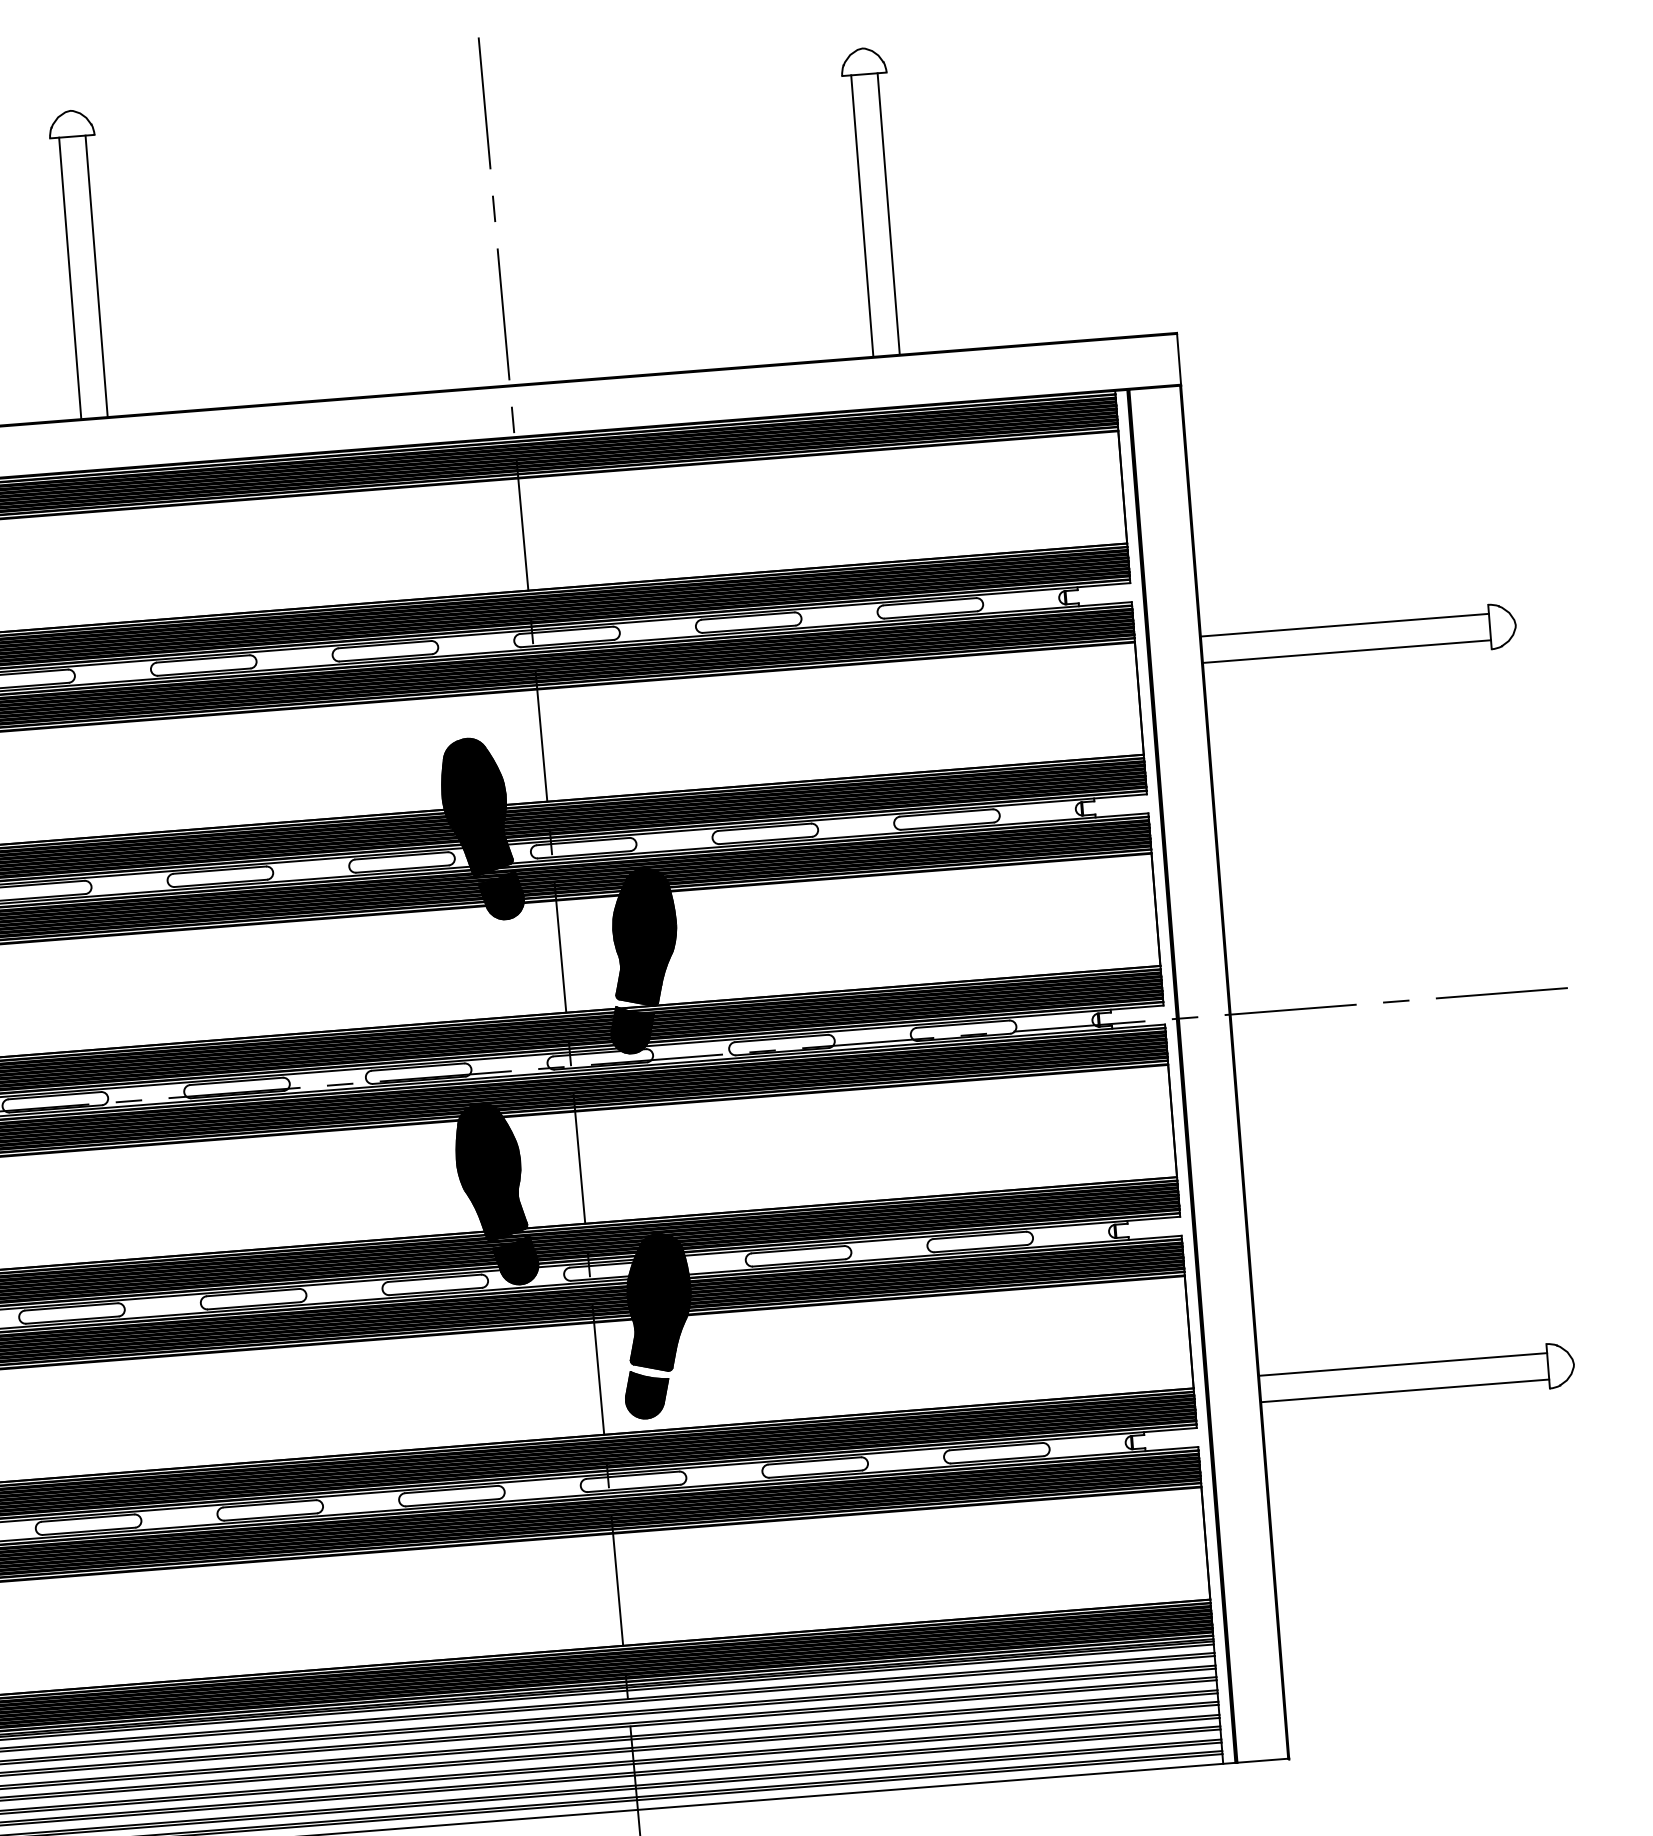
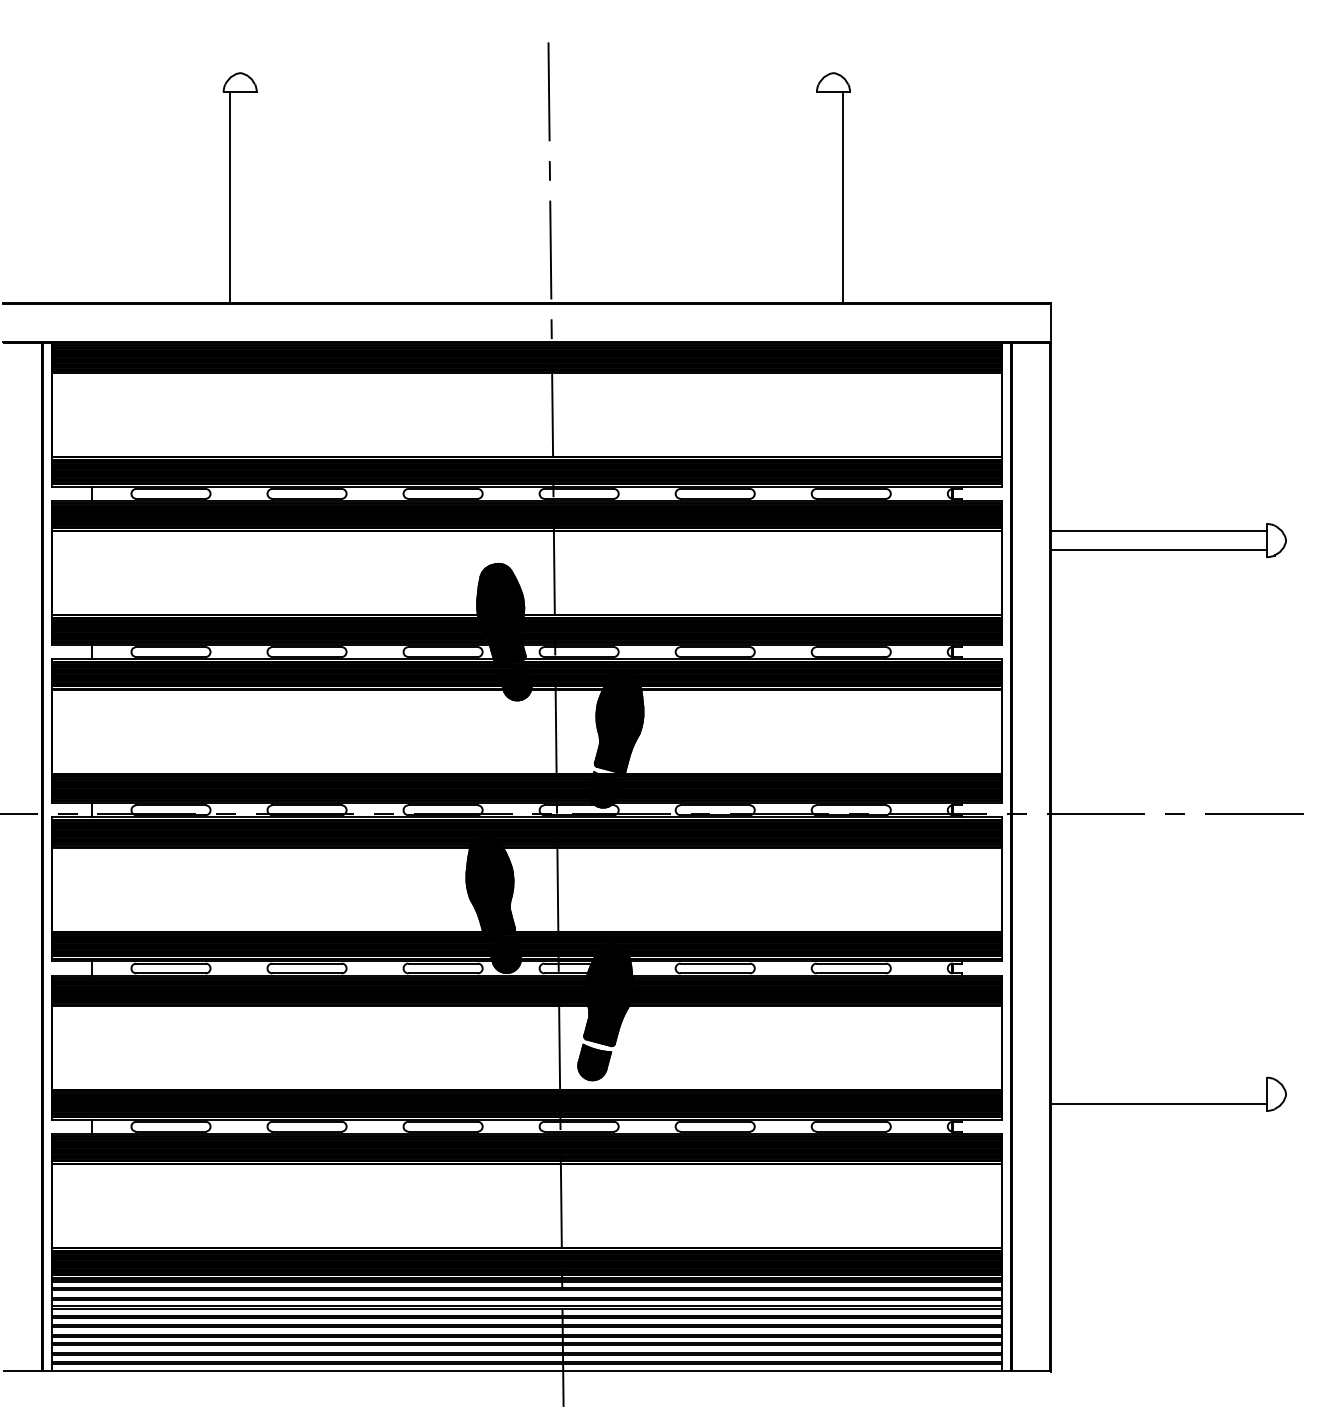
line: (862, 215) -> (823, 197), removed
line: (97, 275) -> (250, 197), removed
line: (1402, 1364) -> (1158, 1084), removed

